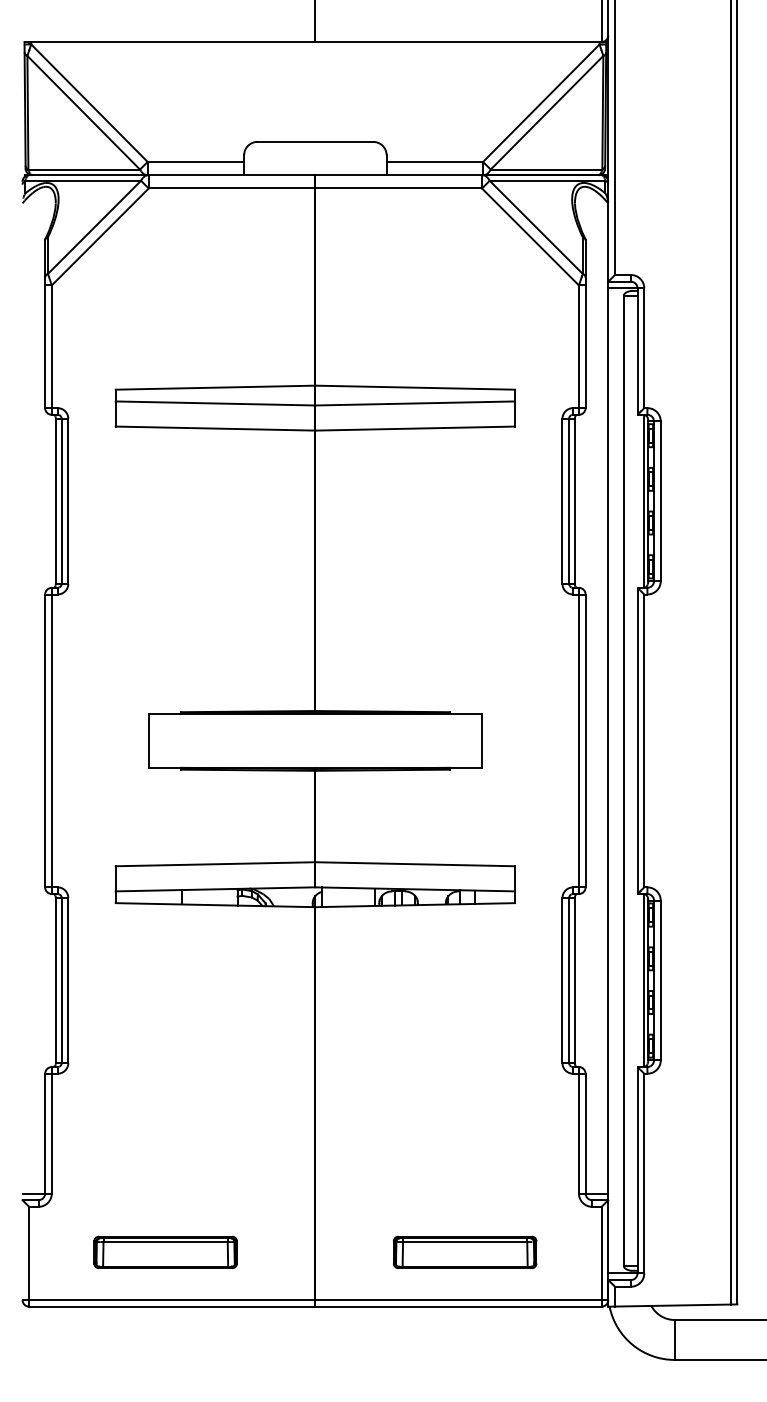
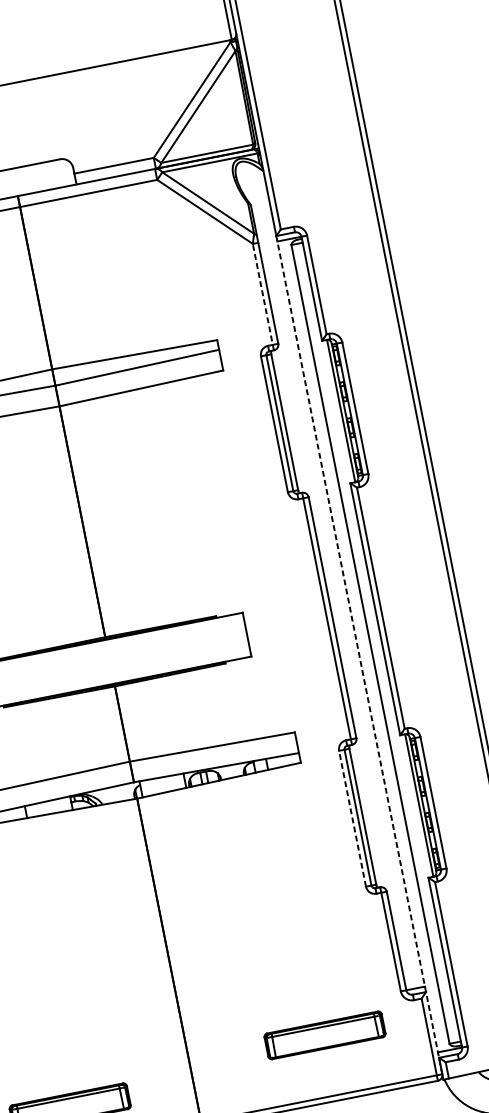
line: (578, 350) -> (263, 297), solid -> dashed
line: (608, 790) -> (359, 654), solid -> dashed
line: (562, 980) -> (352, 818), solid -> dashed
part: (465, 1252) -> (325, 1035), moved

